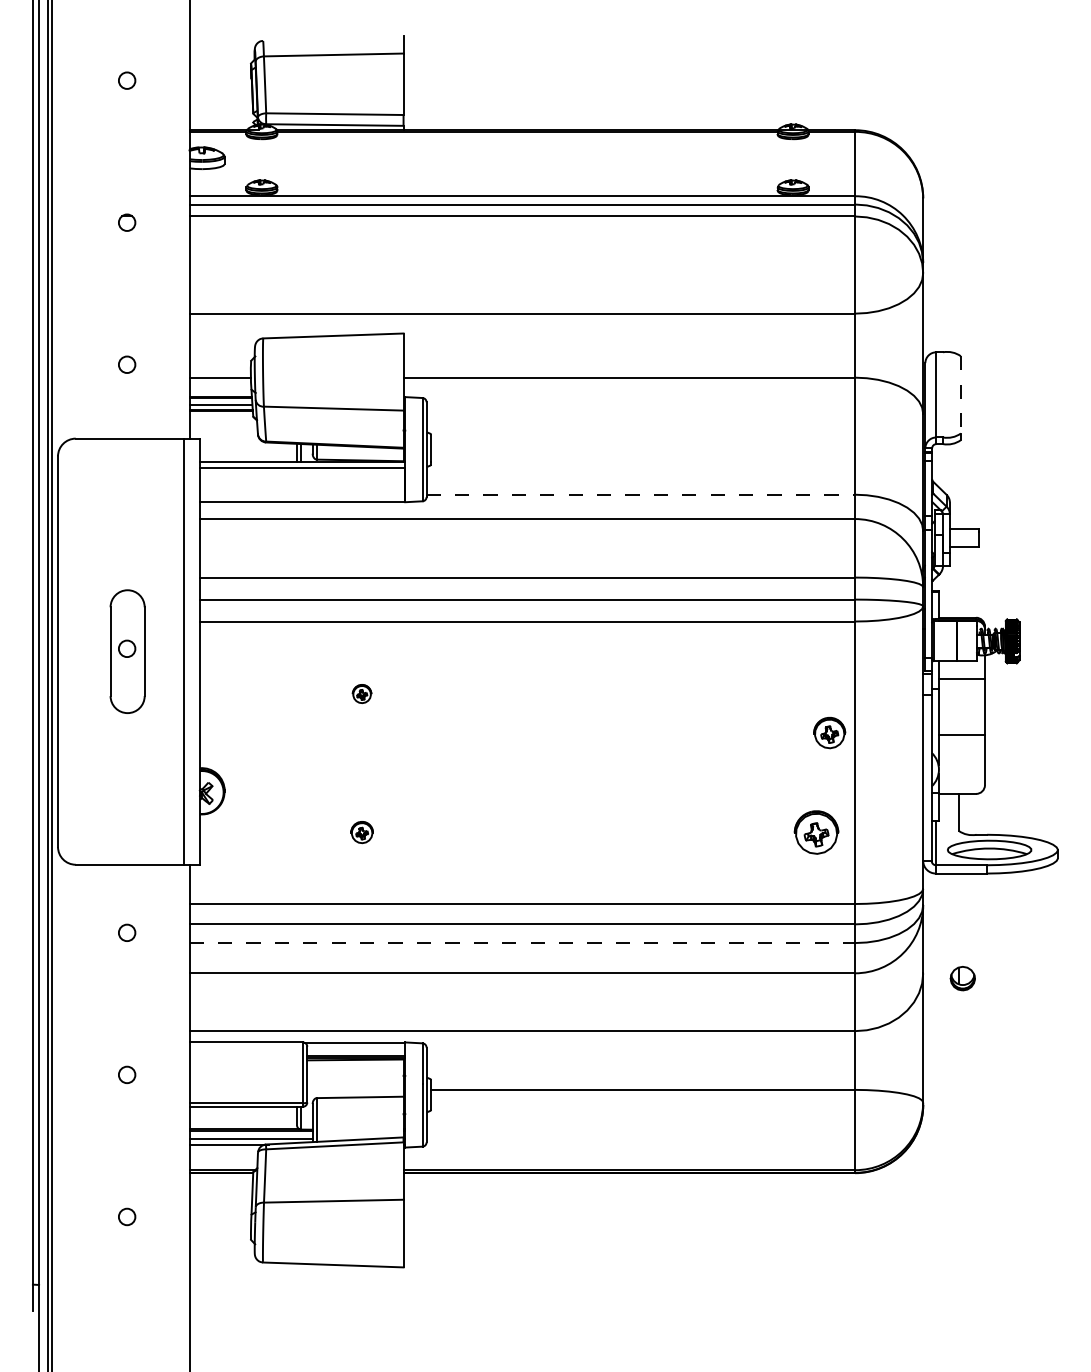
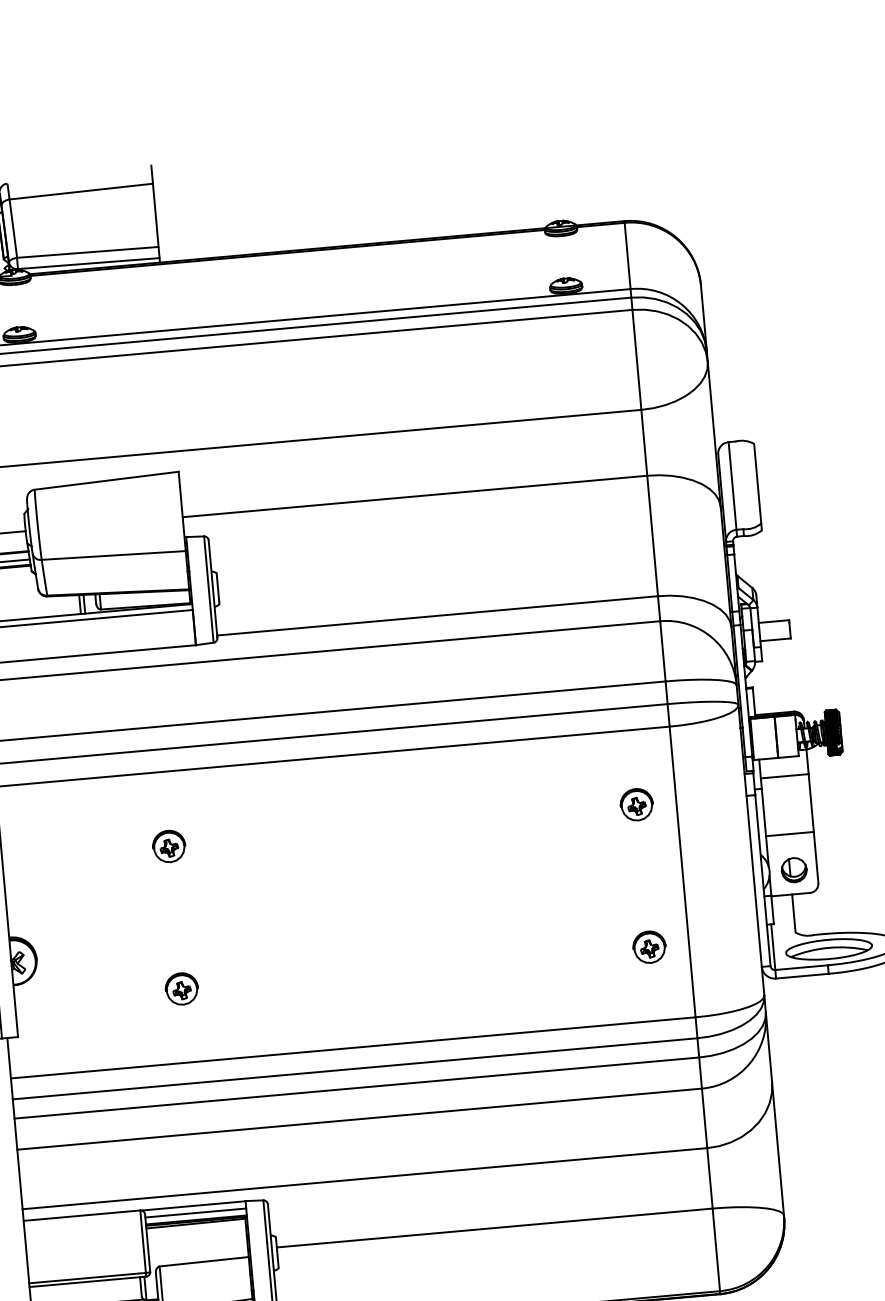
line: (960, 394) -> (757, 483), dashed -> solid
line: (641, 494) -> (438, 615), dashed -> solid
part: (361, 693) -> (168, 846), size x1.67
part: (829, 732) -> (636, 804), moved
part: (361, 832) -> (181, 989), size x1.43
part: (816, 832) -> (649, 947), size x0.71
line: (522, 943) -> (357, 1088), dashed -> solid
part: (962, 978) -> (793, 870), moved
line: (356, 1049) -> (195, 1212), added

